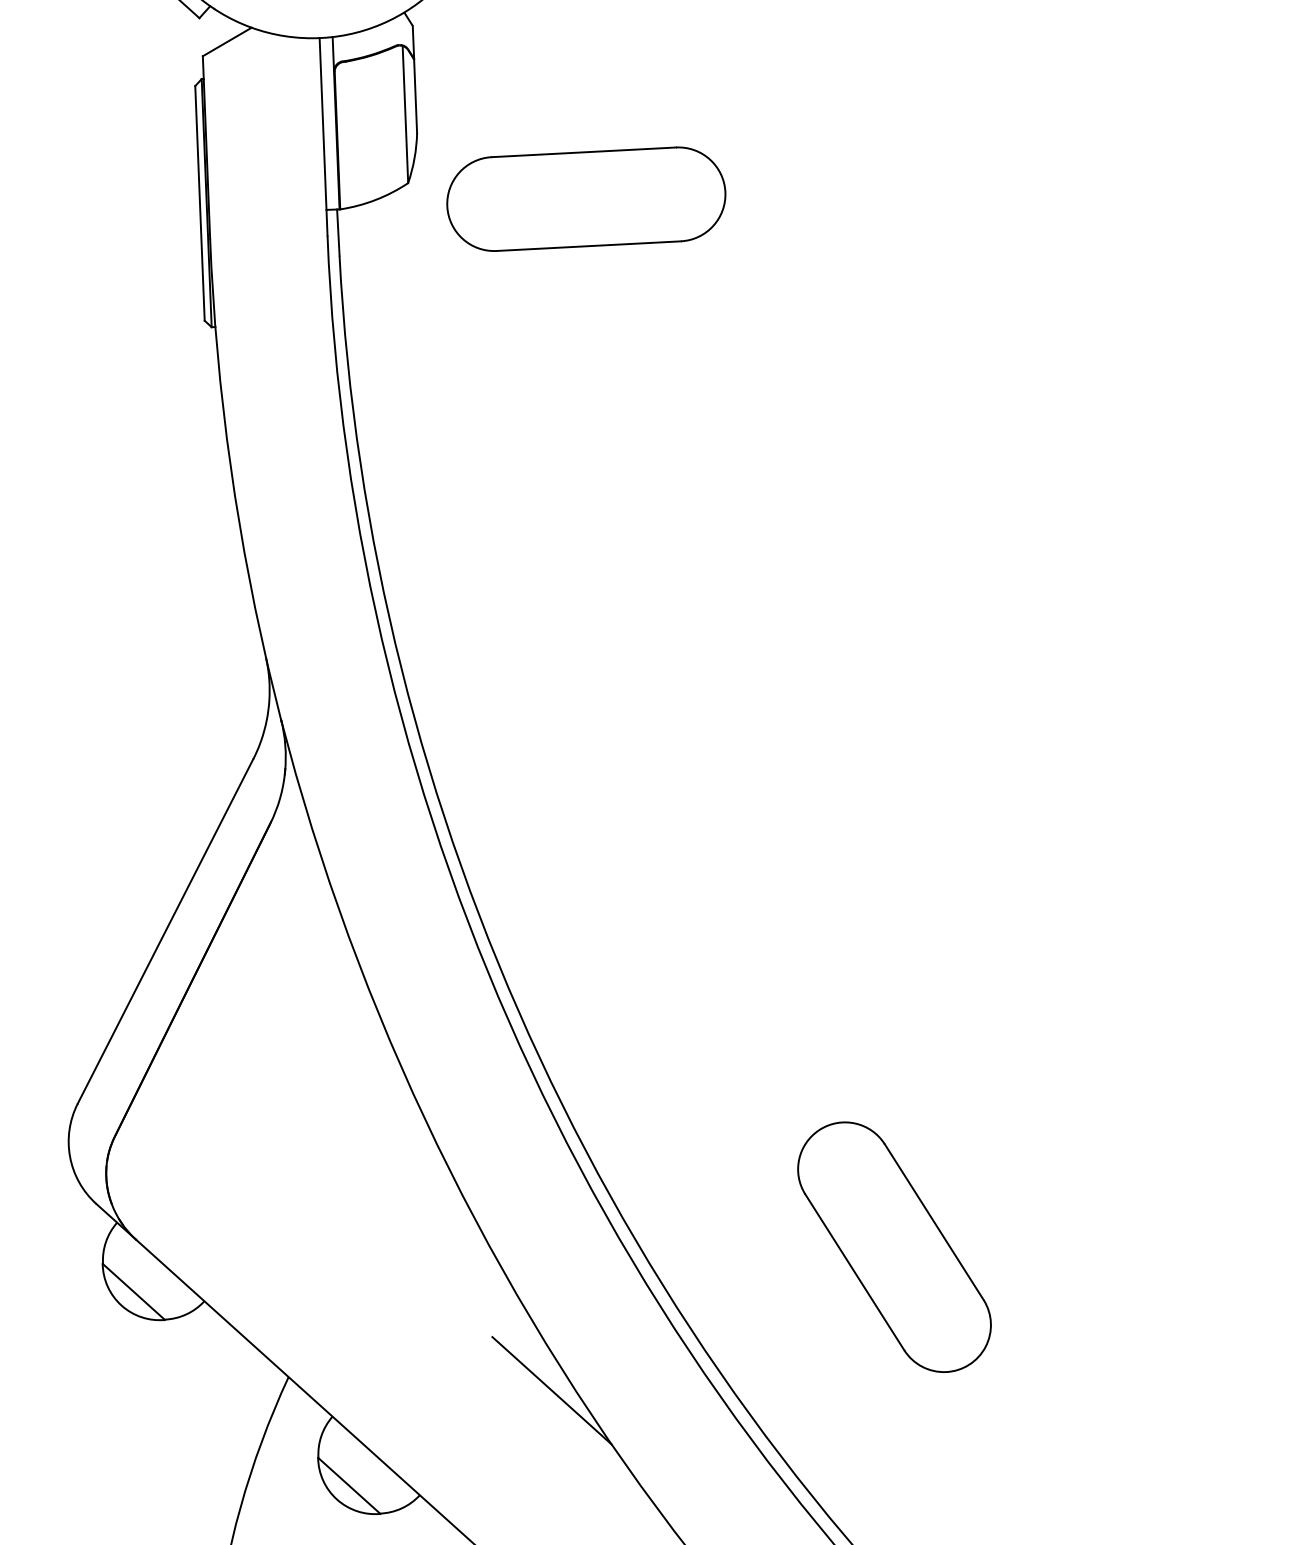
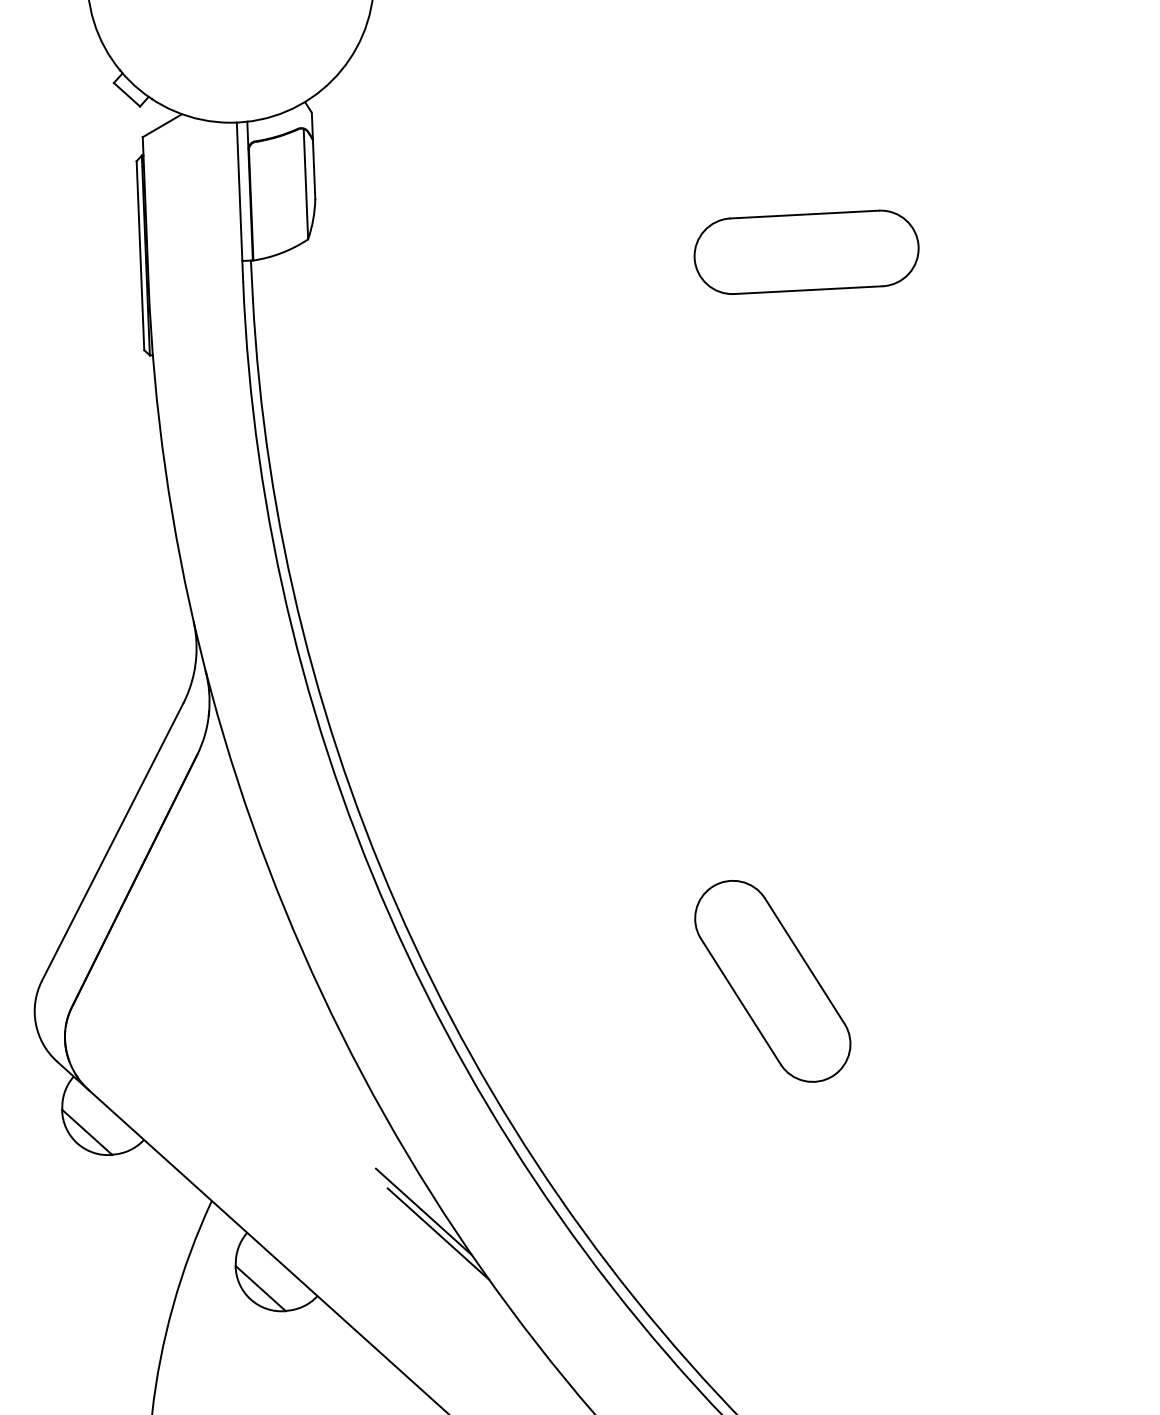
part: (586, 198) -> (806, 251), moved
part: (894, 1247) -> (772, 981), moved
line: (570, 1417) -> (438, 1233), added

